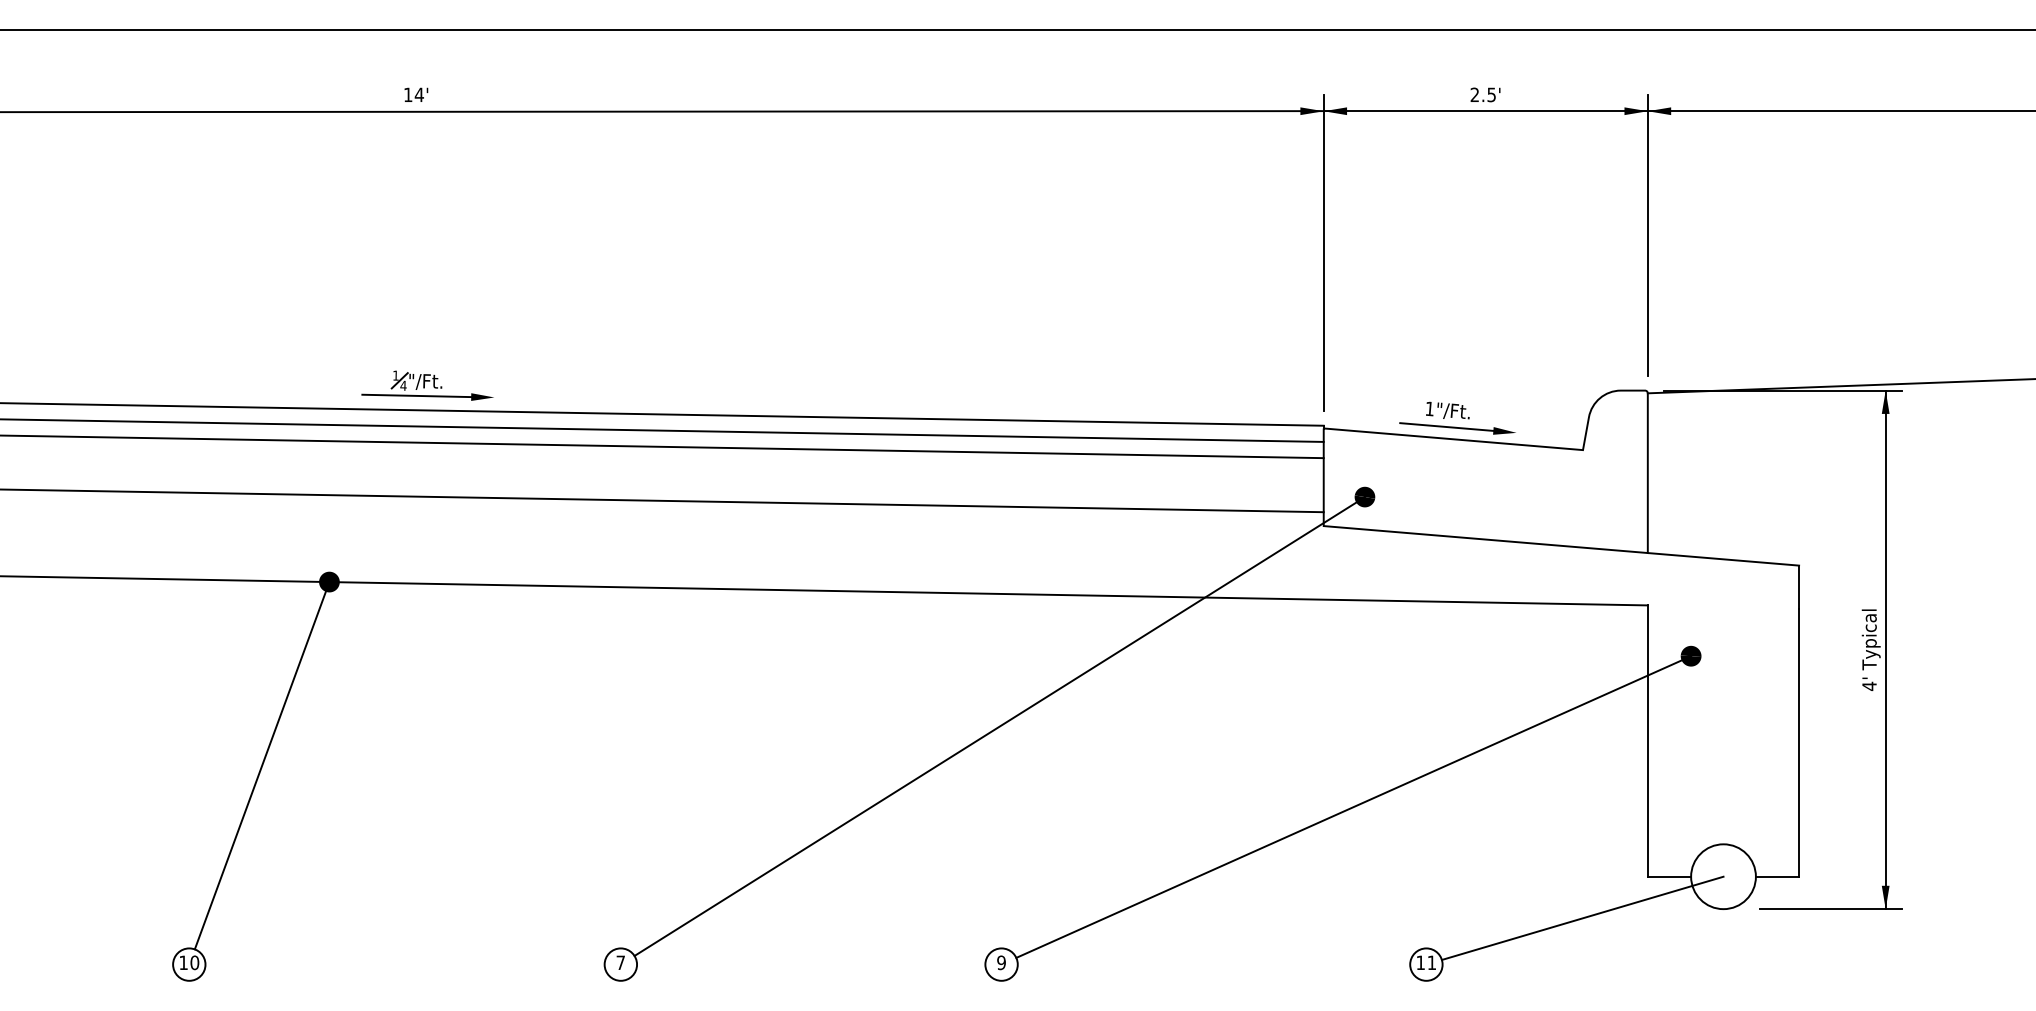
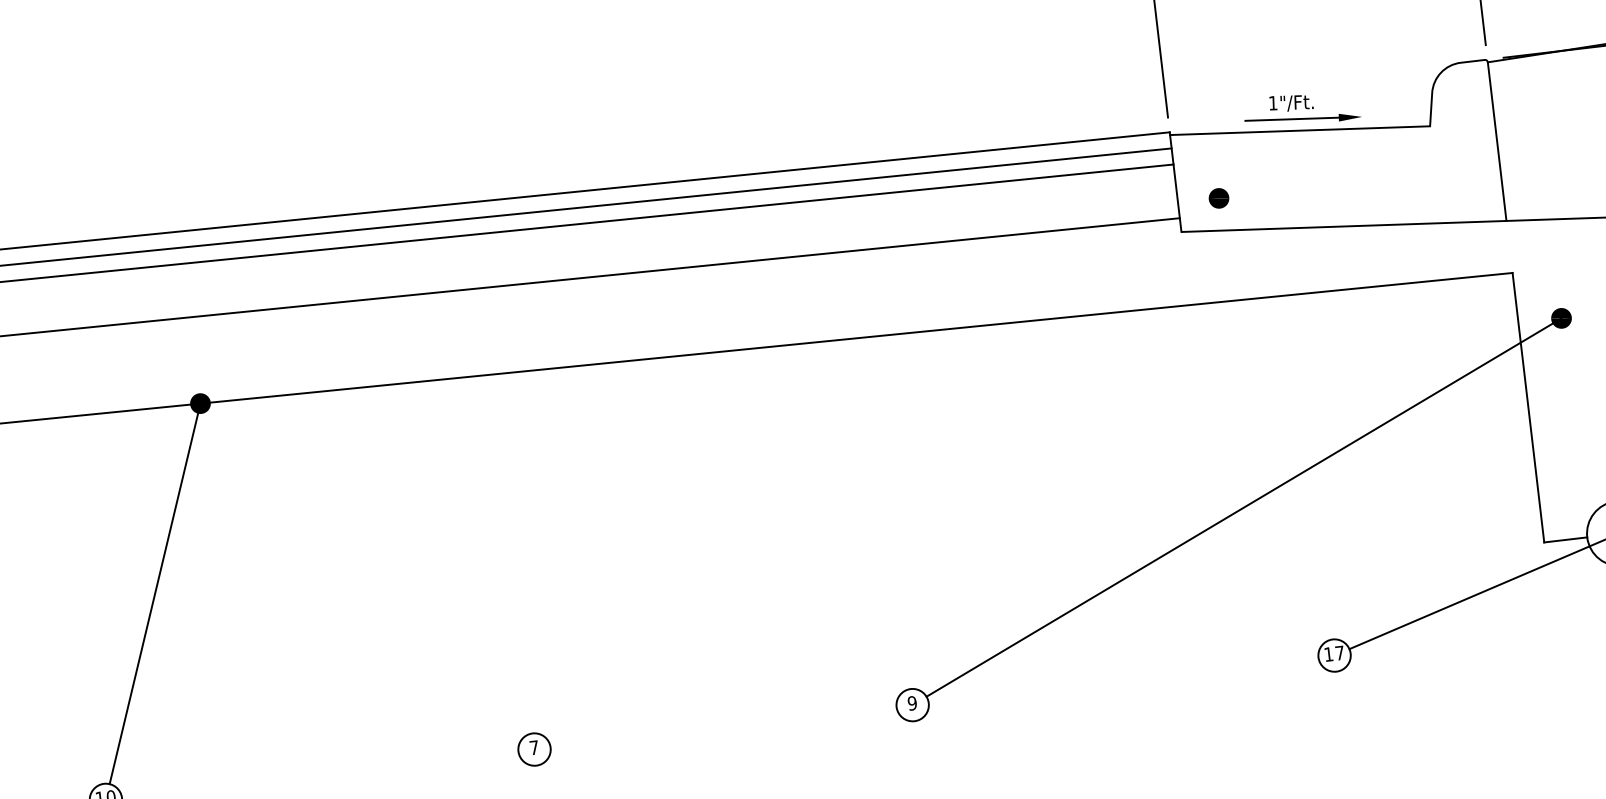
part: (427, 385) -> (274, 196), removed
line: (999, 726) -> (882, 468), removed
text: (1431, 962) -> (1339, 652), 11 -> 17

